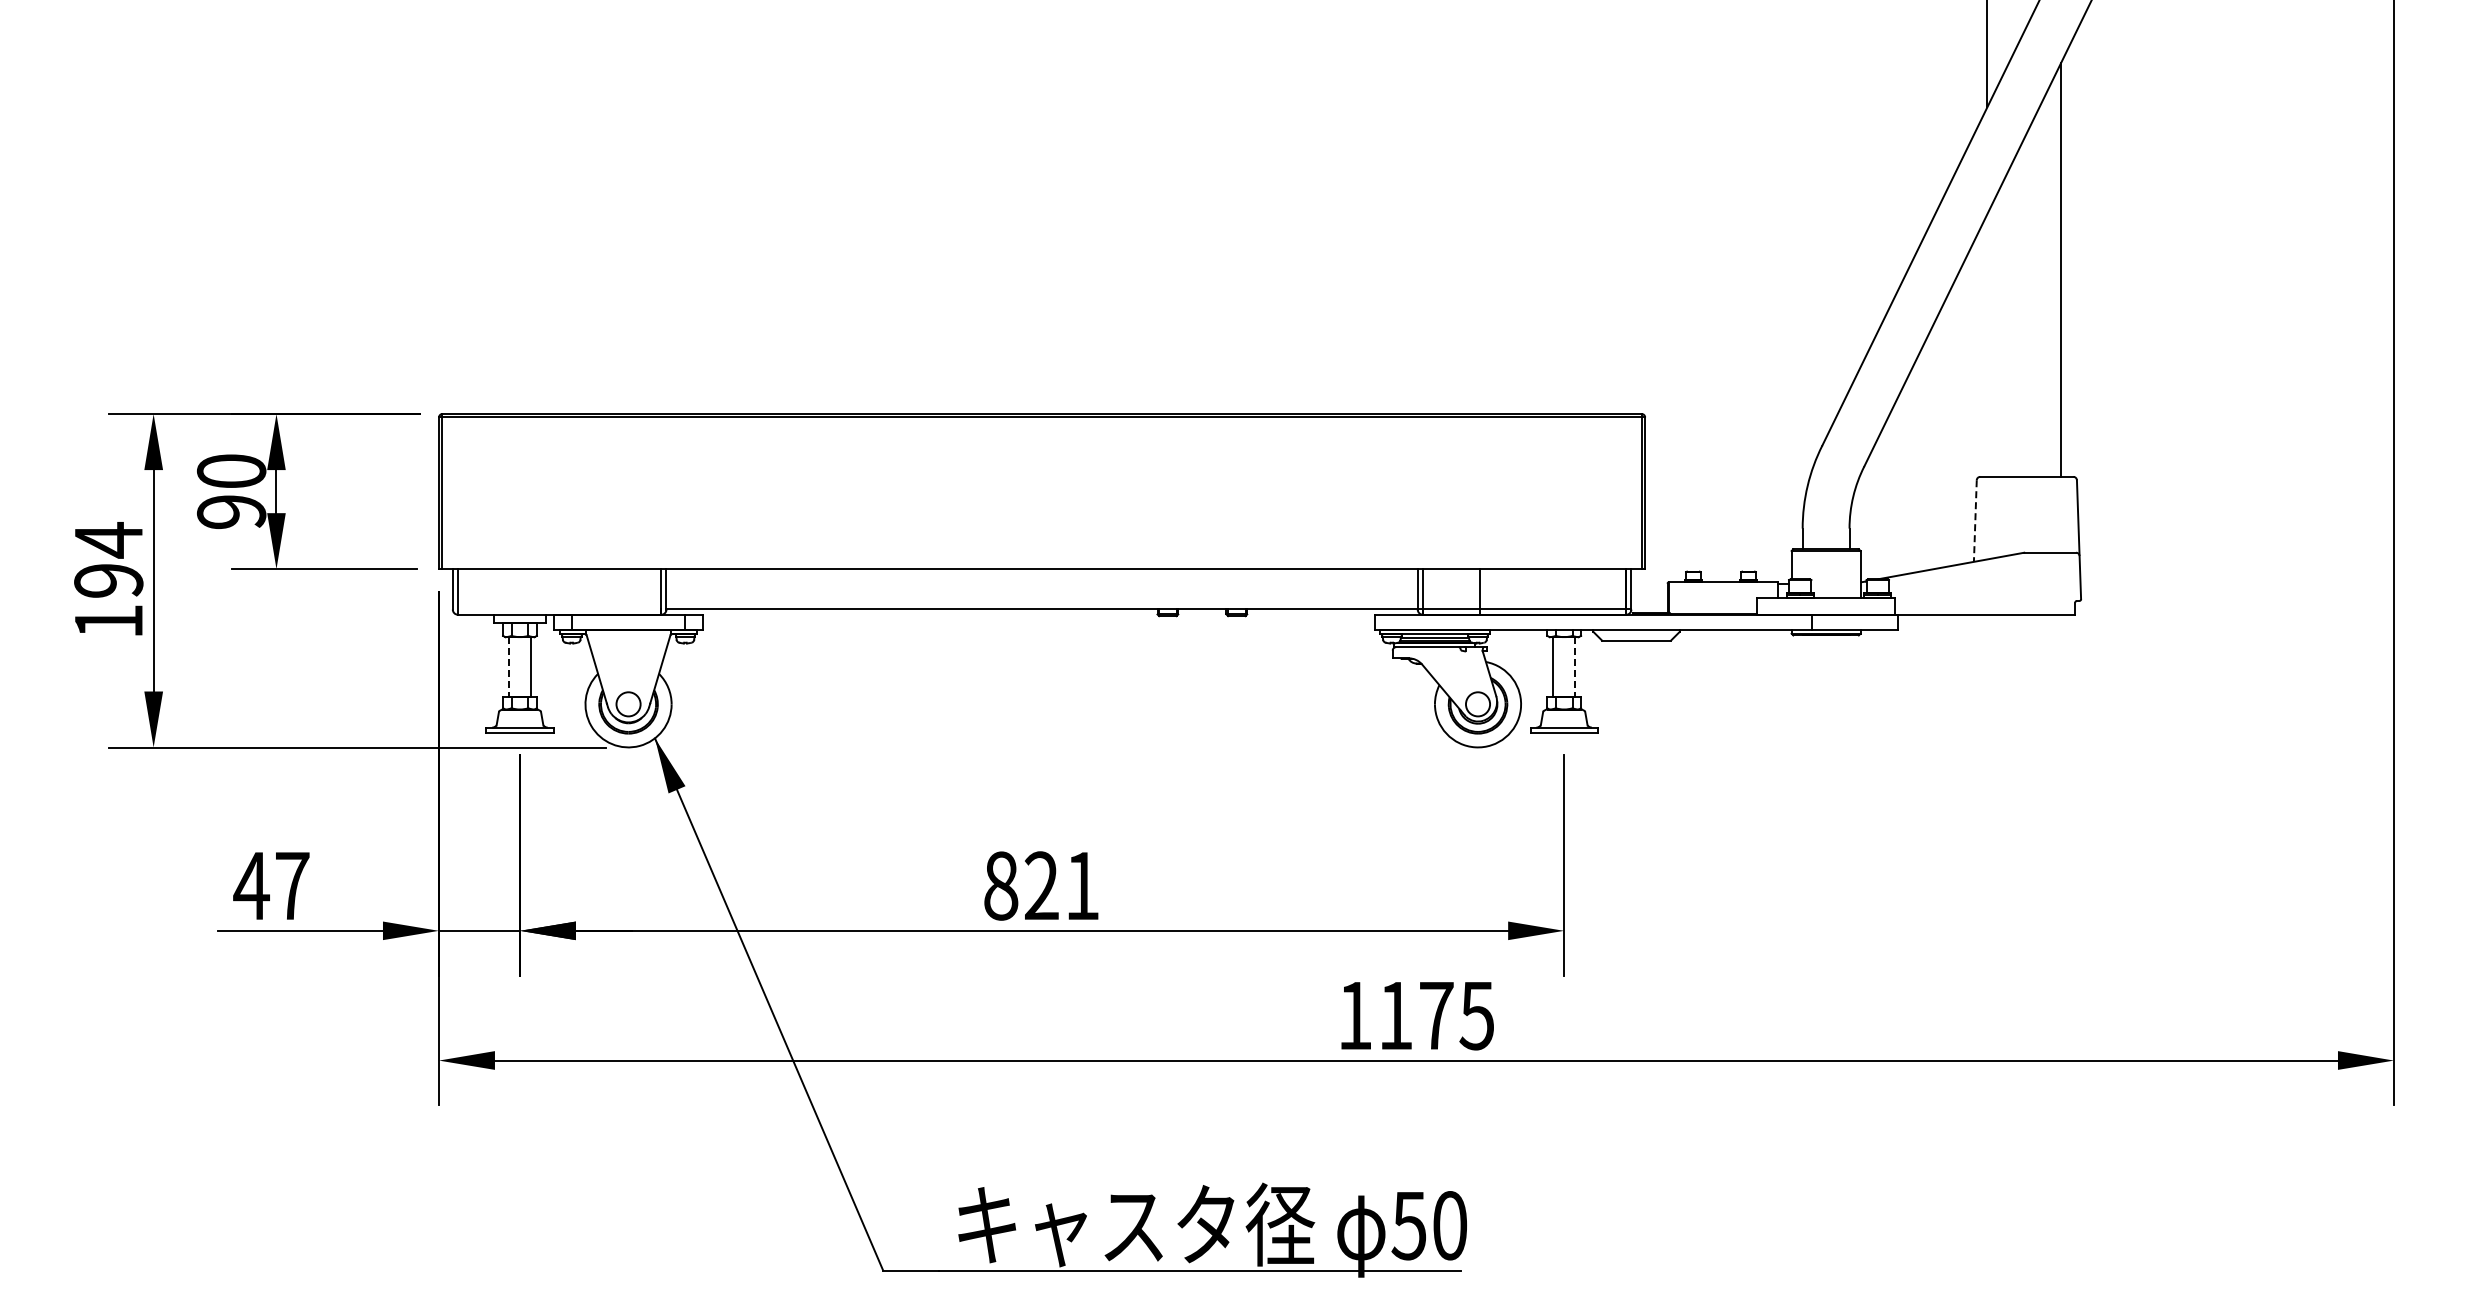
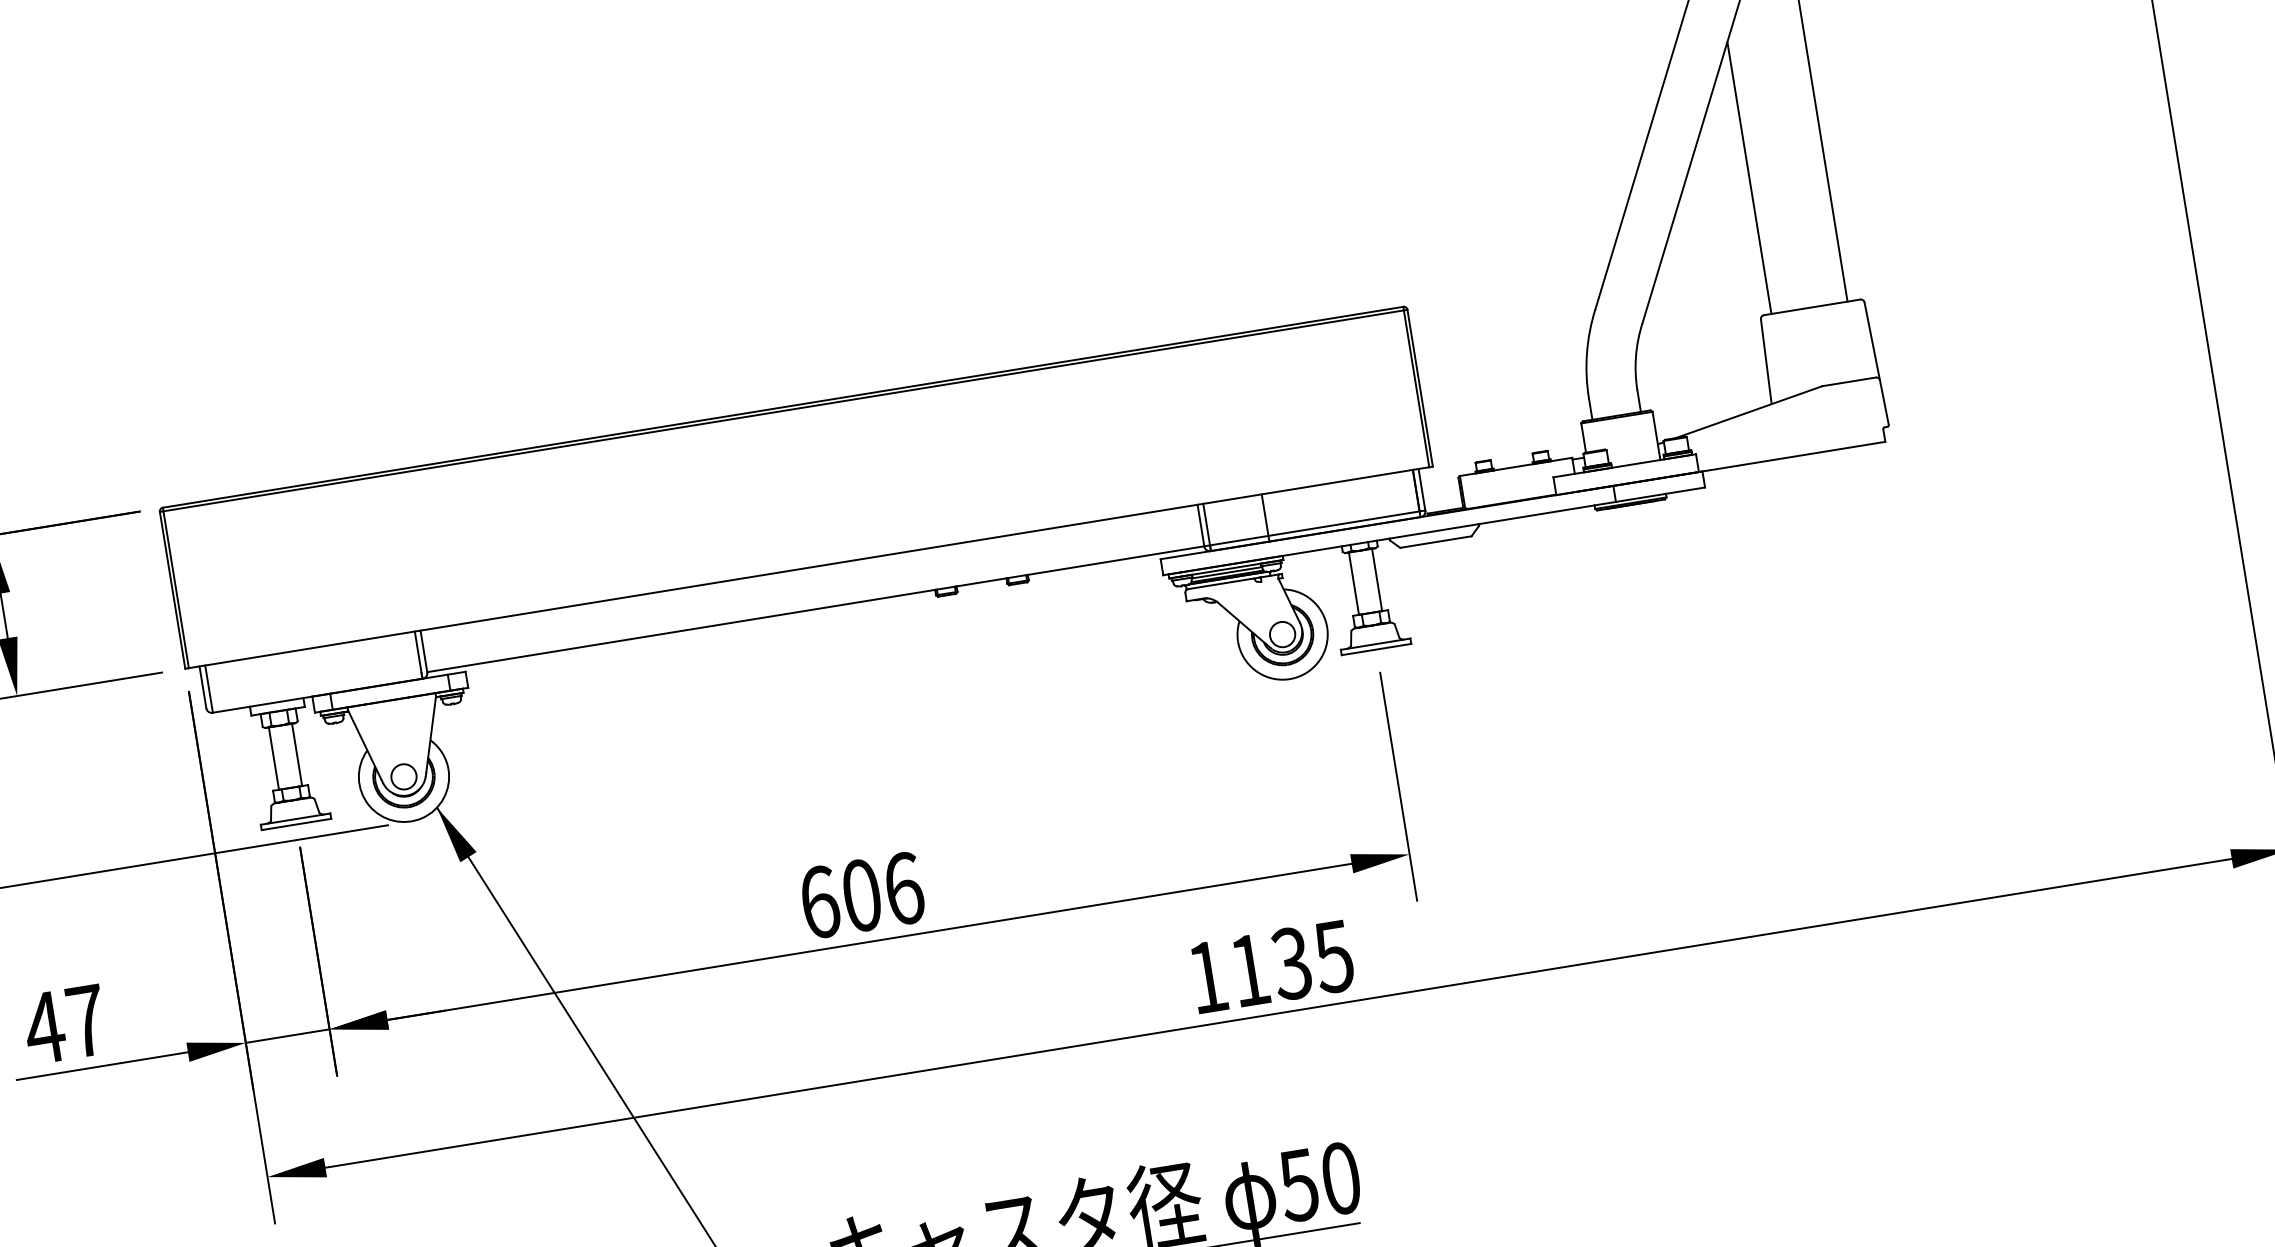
line: (1987, 345) -> (1749, 178), added
line: (1975, 520) -> (1766, 361), dashed -> solid
line: (508, 667) -> (273, 758), dashed -> solid
line: (1575, 667) -> (1377, 580), dashed -> solid
text: (1041, 885) -> (861, 895), 821 -> 606
text: (1435, 1015) -> (1290, 963), 1175 -> 1135

